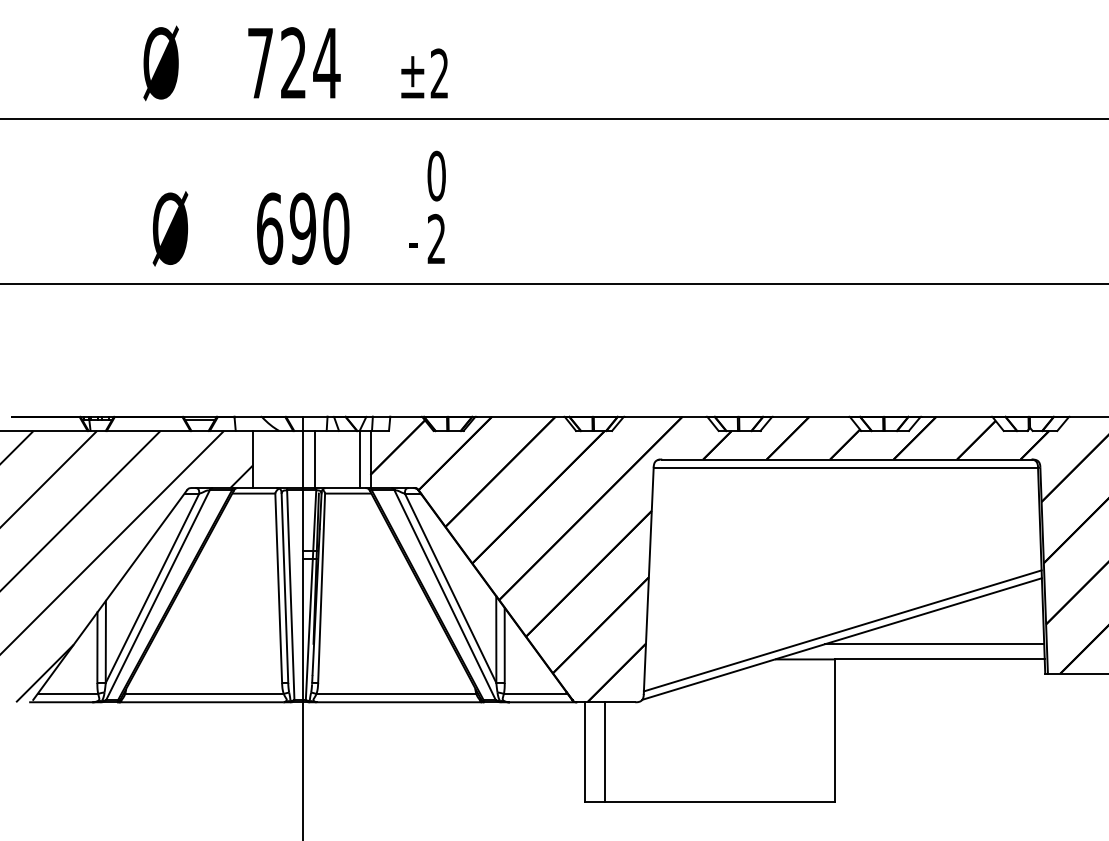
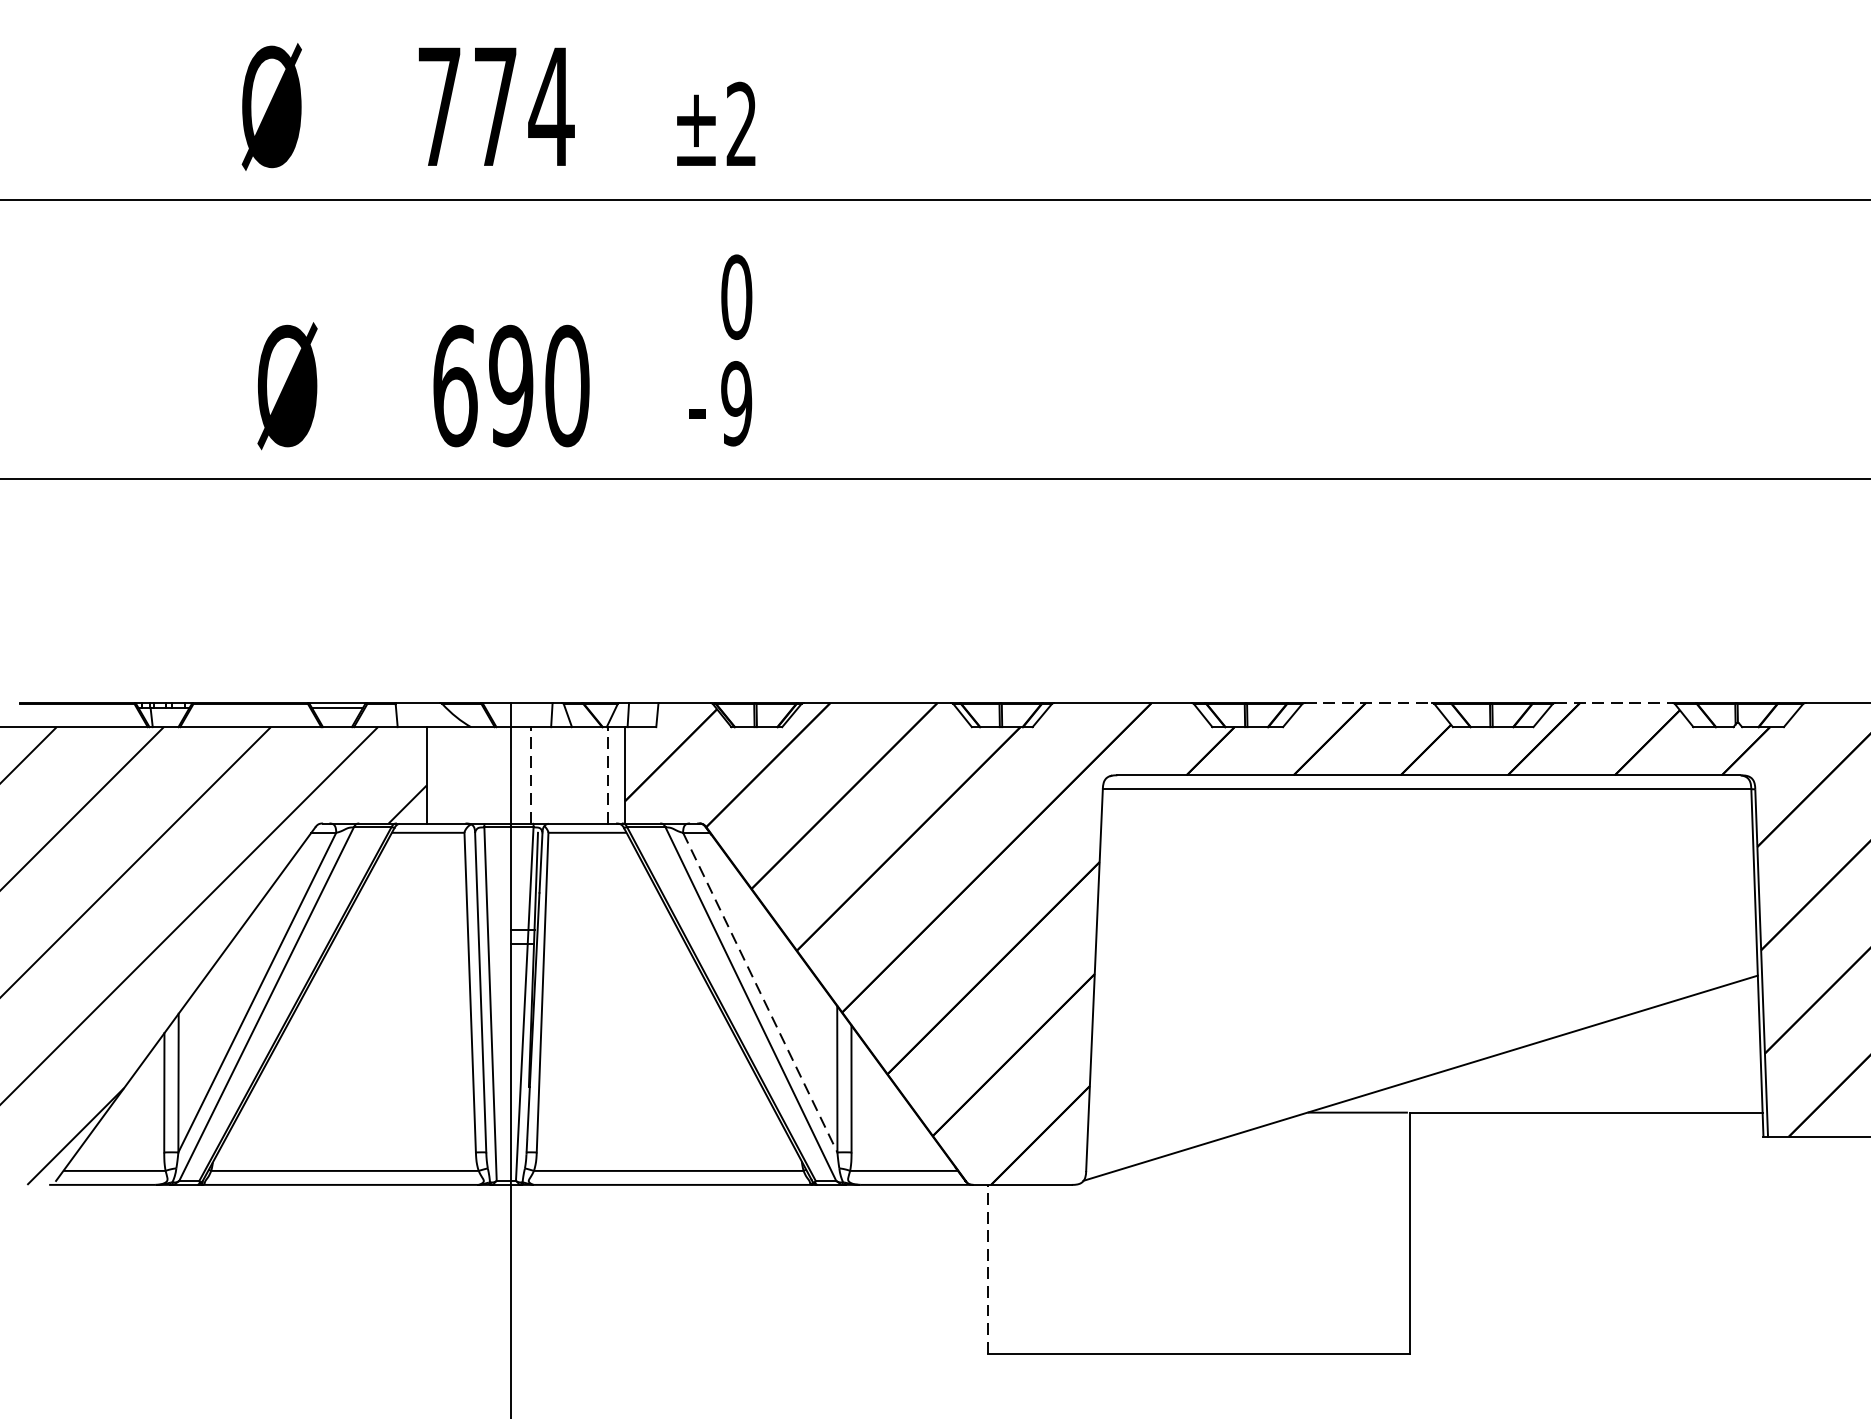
text: (293, 62) -> (495, 105), 724 -> 774
text: (436, 239) -> (736, 404), 2 -> 9
line: (811, 416) -> (1369, 702), solid -> dashed
line: (956, 416) -> (1613, 702), solid -> dashed
line: (314, 459) -> (530, 775), solid -> dashed
line: (360, 459) -> (608, 775), solid -> dashed
line: (450, 588) -> (760, 992), solid -> dashed
line: (842, 630) -> (1421, 1063), removed
line: (934, 644) -> (1576, 1087), removed
line: (585, 752) -> (987, 1269), solid -> dashed
line: (604, 752) -> (1019, 1269), removed

